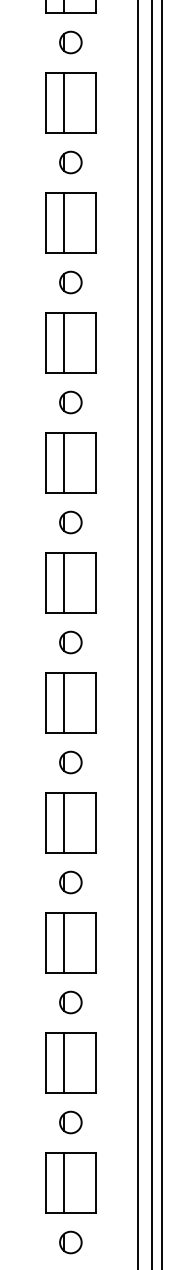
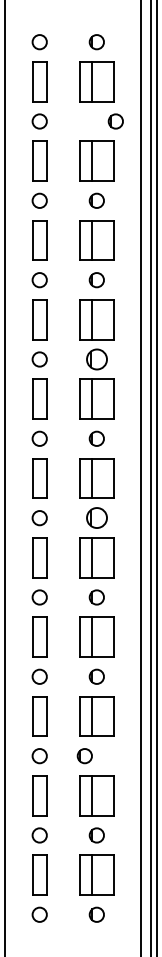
part: (70, 42) -> (115, 121), moved
part: (70, 402) -> (96, 359), size x1.4
part: (70, 643) -> (96, 518), size x1.4
part: (70, 1003) -> (84, 756), moved

